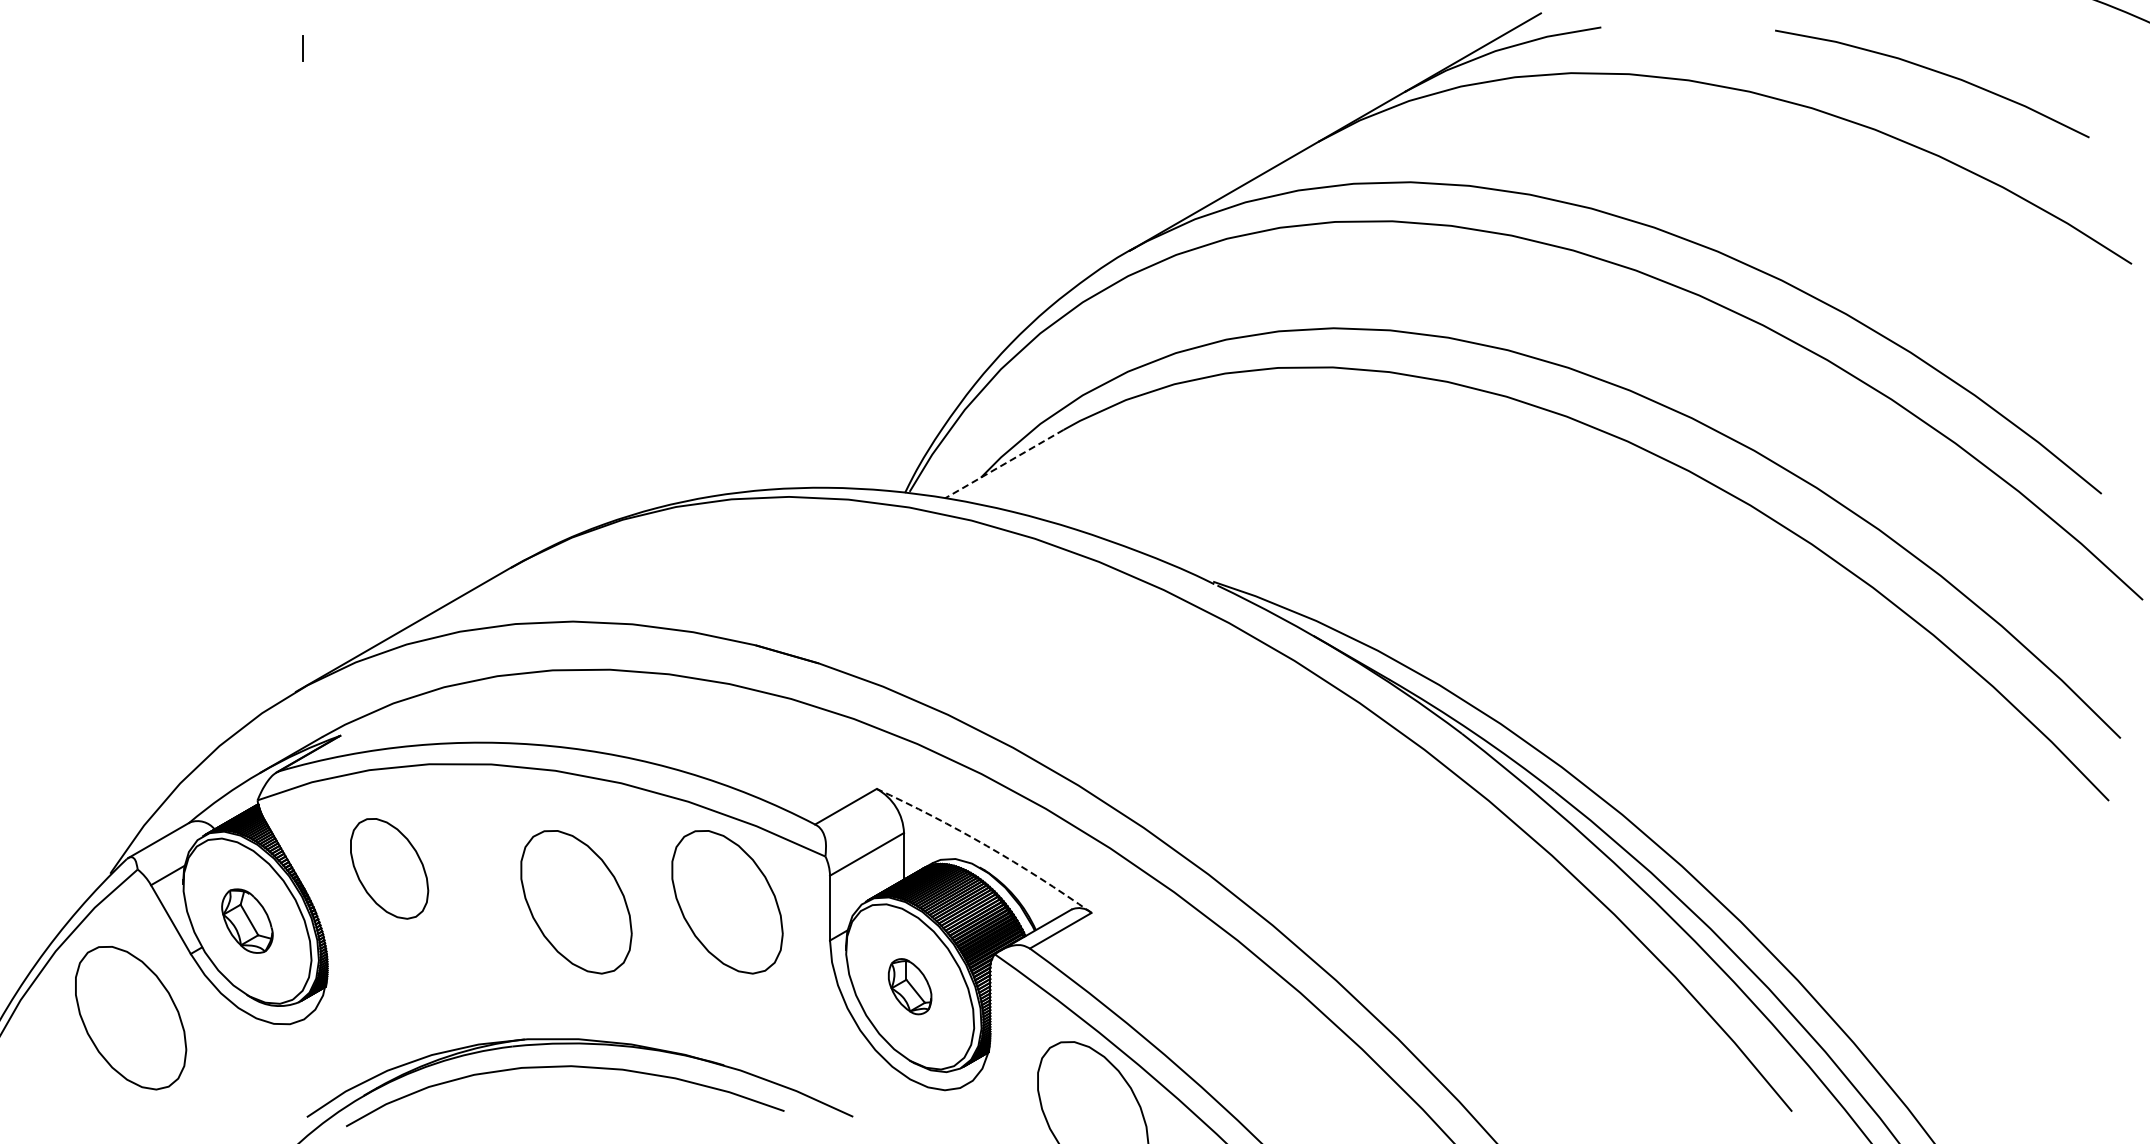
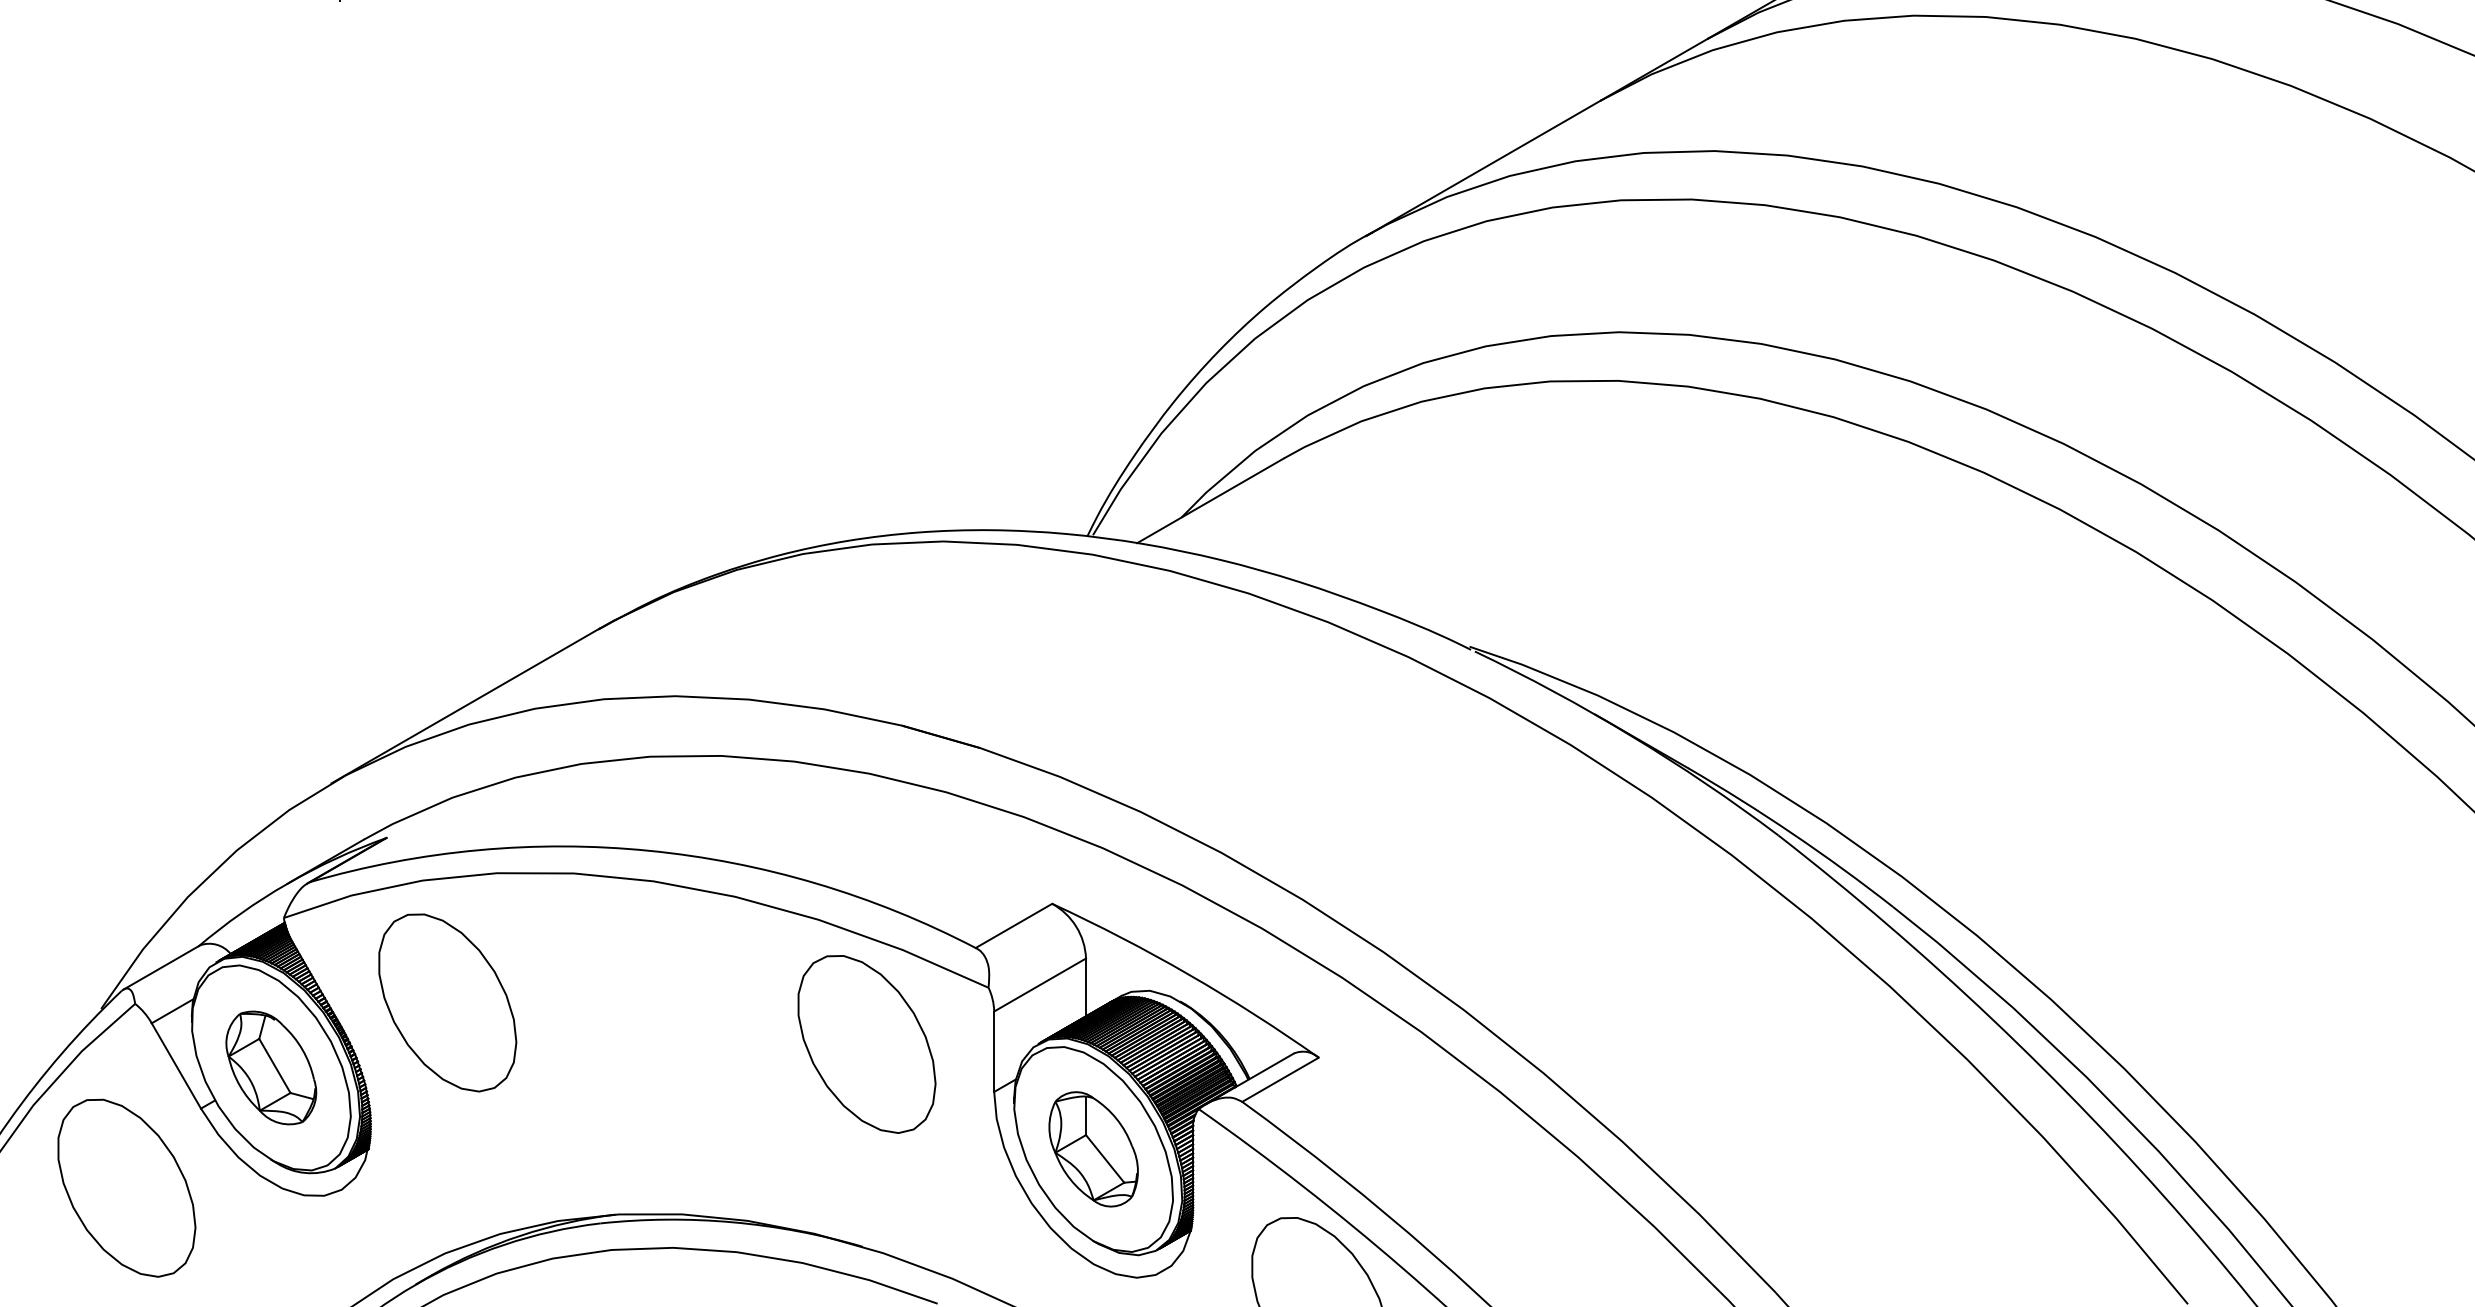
line: (1003, 464) -> (1209, 501), dashed -> solid
arc: (987, 846) -> (1189, 975), dashed -> solid
part: (389, 868) -> (447, 1002), size x1.43
part: (576, 902) -> (679, 1044), removed
part: (247, 920) -> (271, 1067), size x1.43
part: (909, 986) -> (1092, 1148), size x1.67

